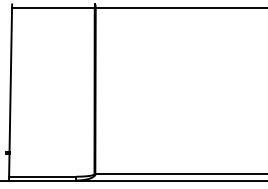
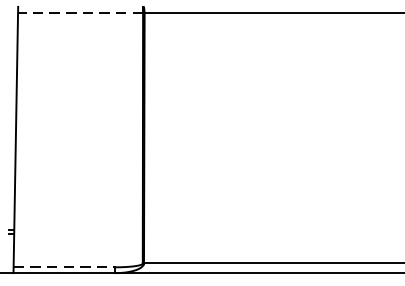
line: (52, 8) -> (79, 12), solid -> dashed
line: (42, 176) -> (64, 267), solid -> dashed

